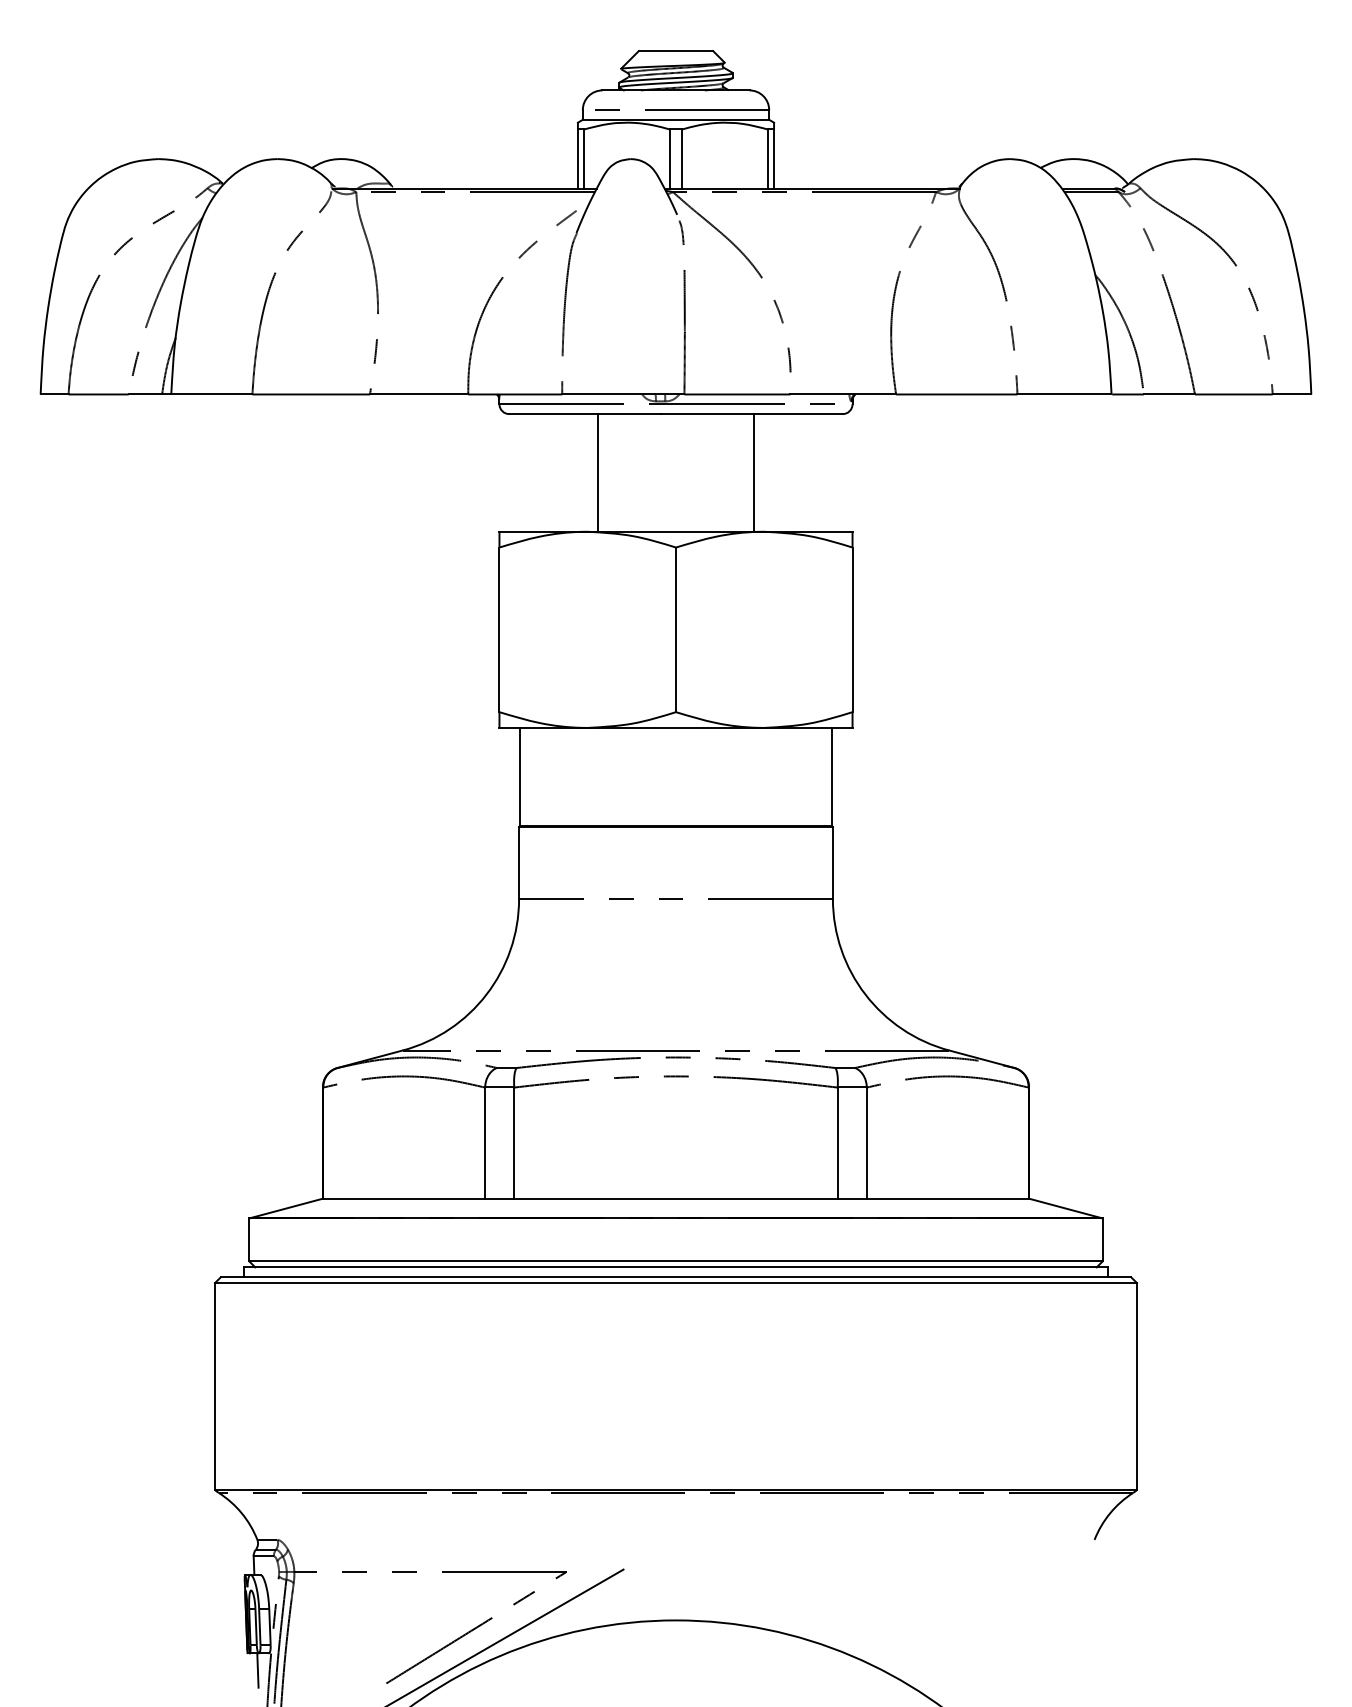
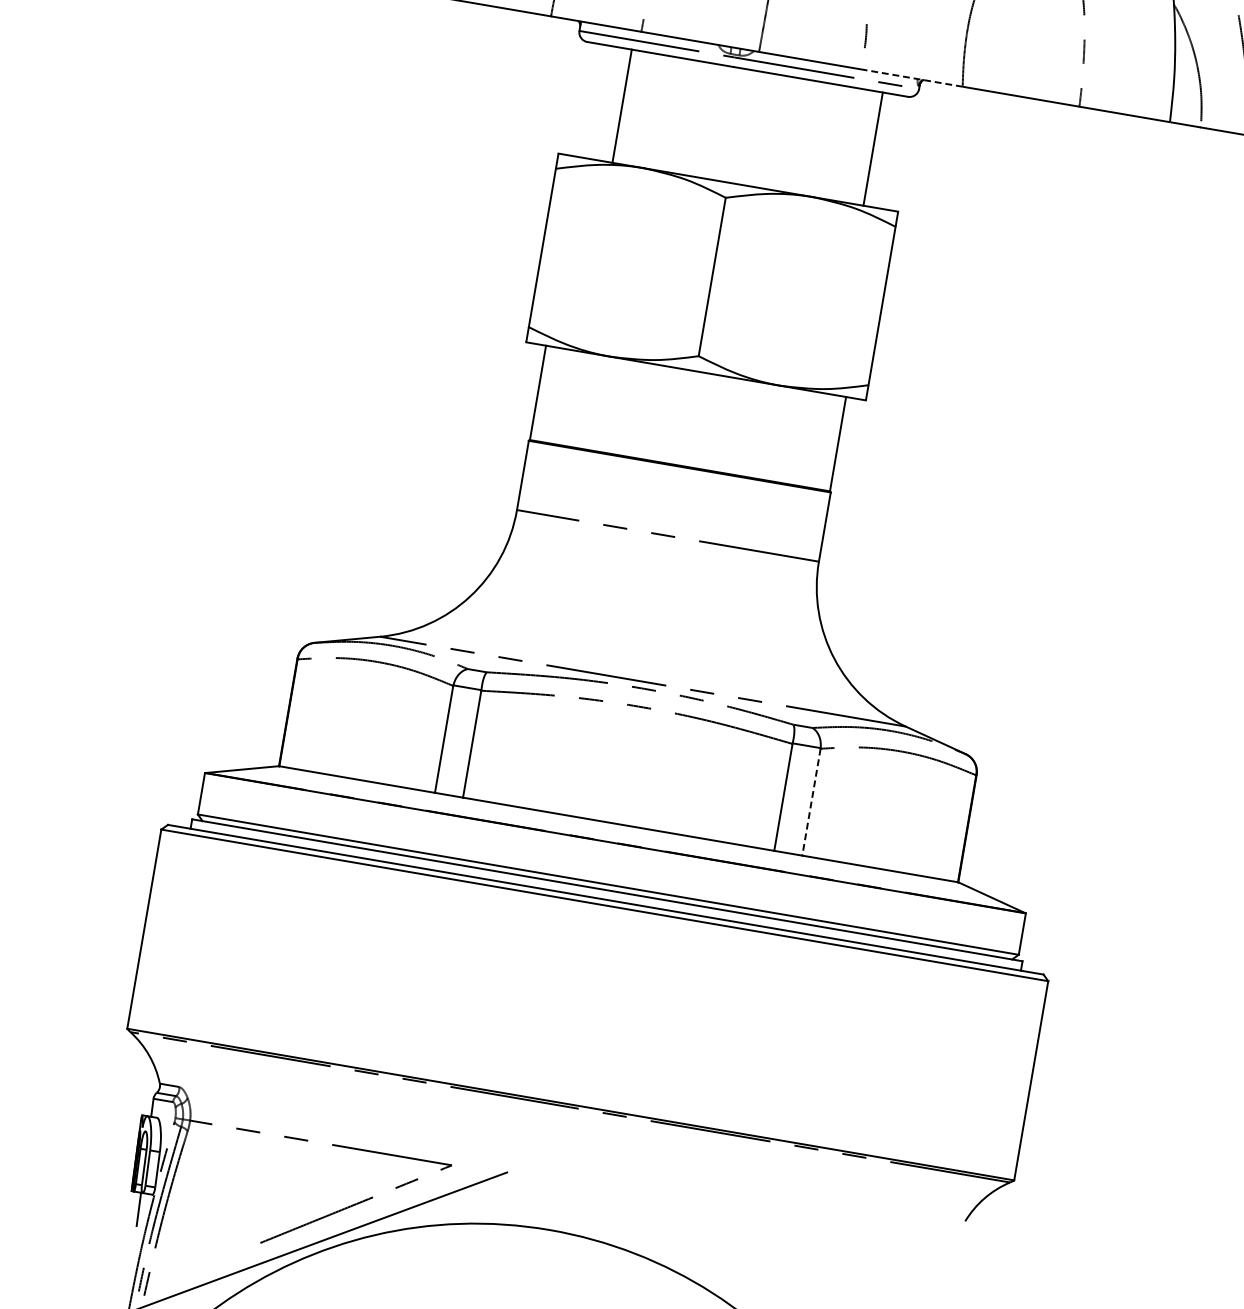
line: (843, 394) -> (912, 78), solid -> dashed
line: (597, 472) -> (622, 105), moved
line: (754, 472) -> (873, 148), moved
line: (866, 1143) -> (811, 802), solid -> dashed

